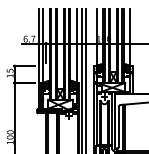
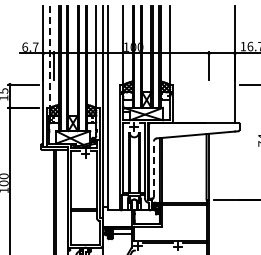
line: (43, 46) -> (49, 57), solid -> dashed
line: (118, 127) -> (153, 169), solid -> dashed

